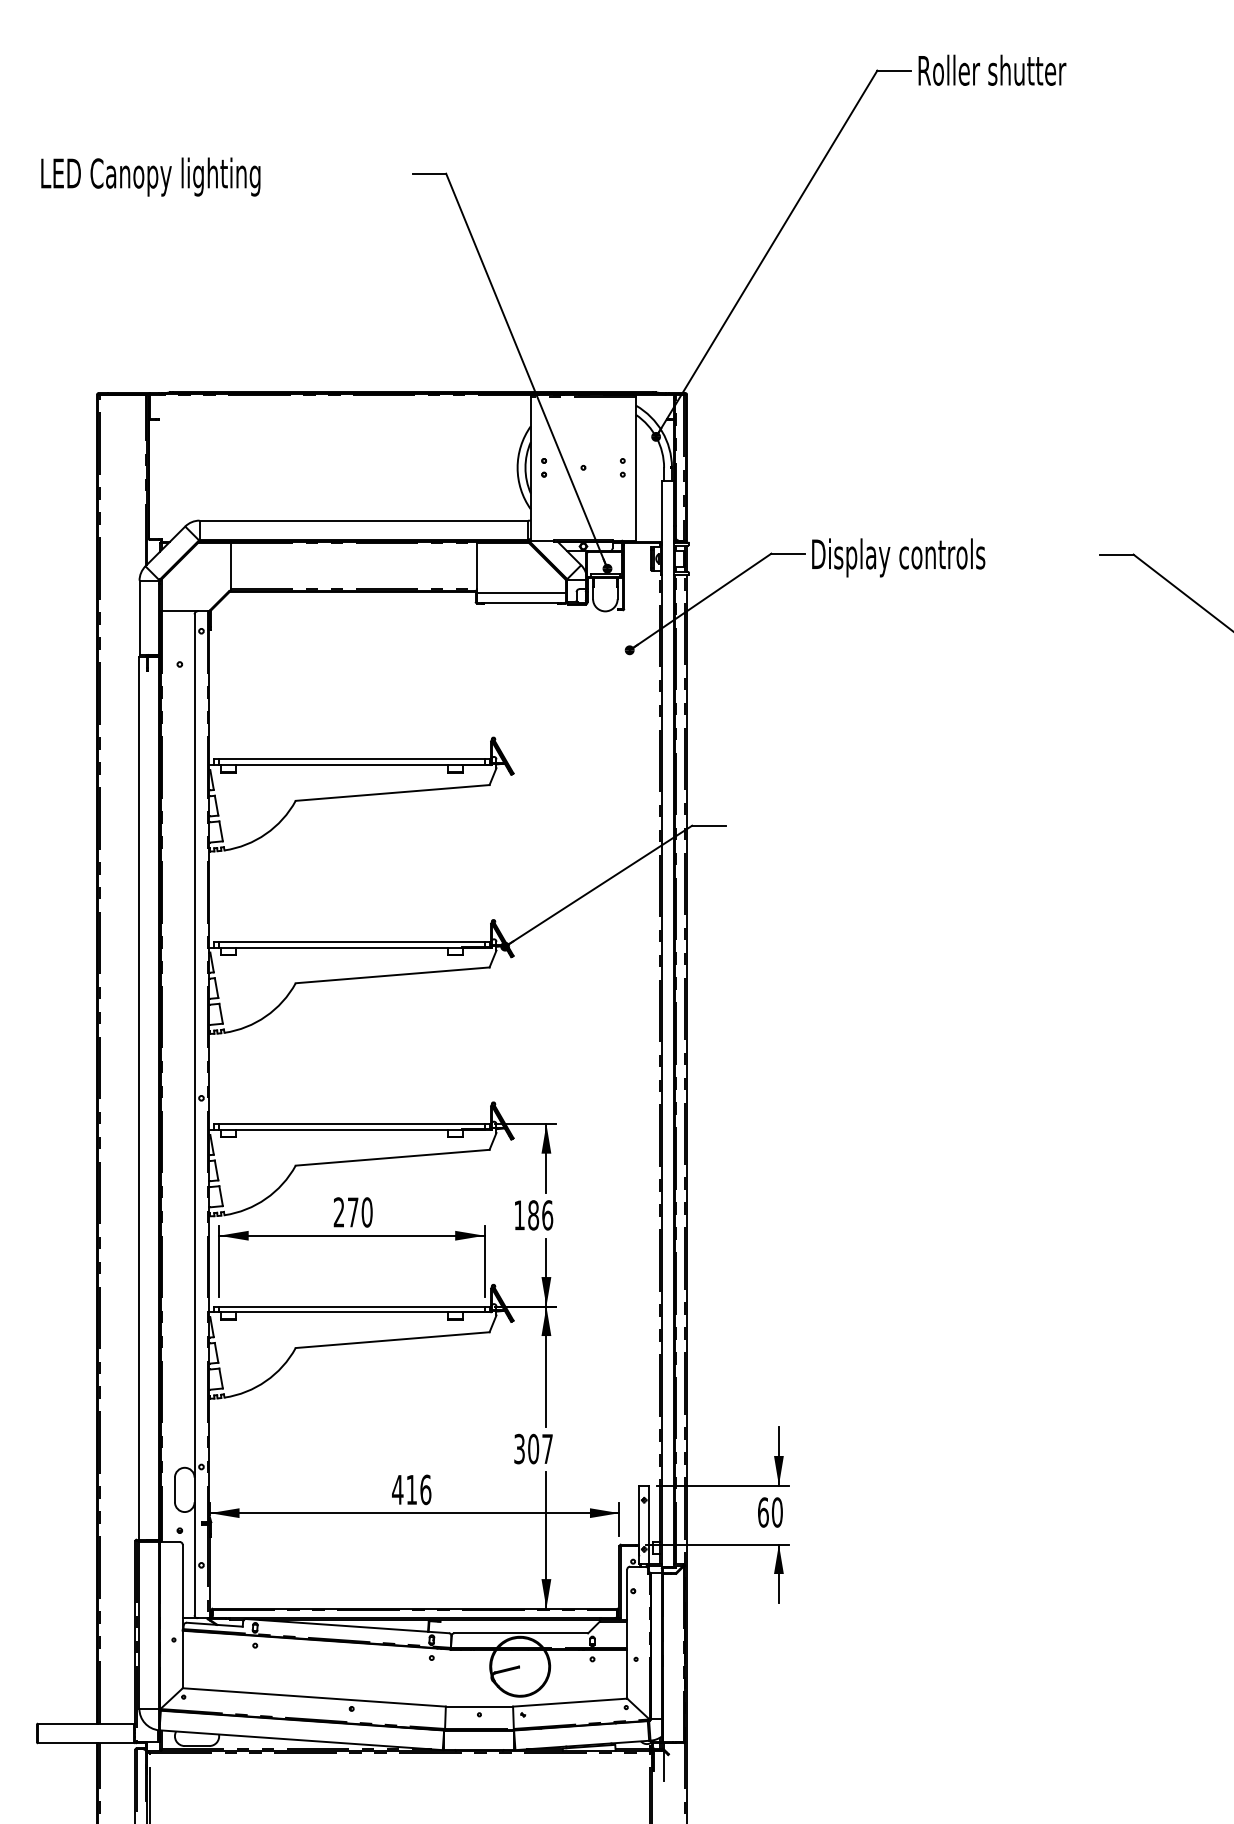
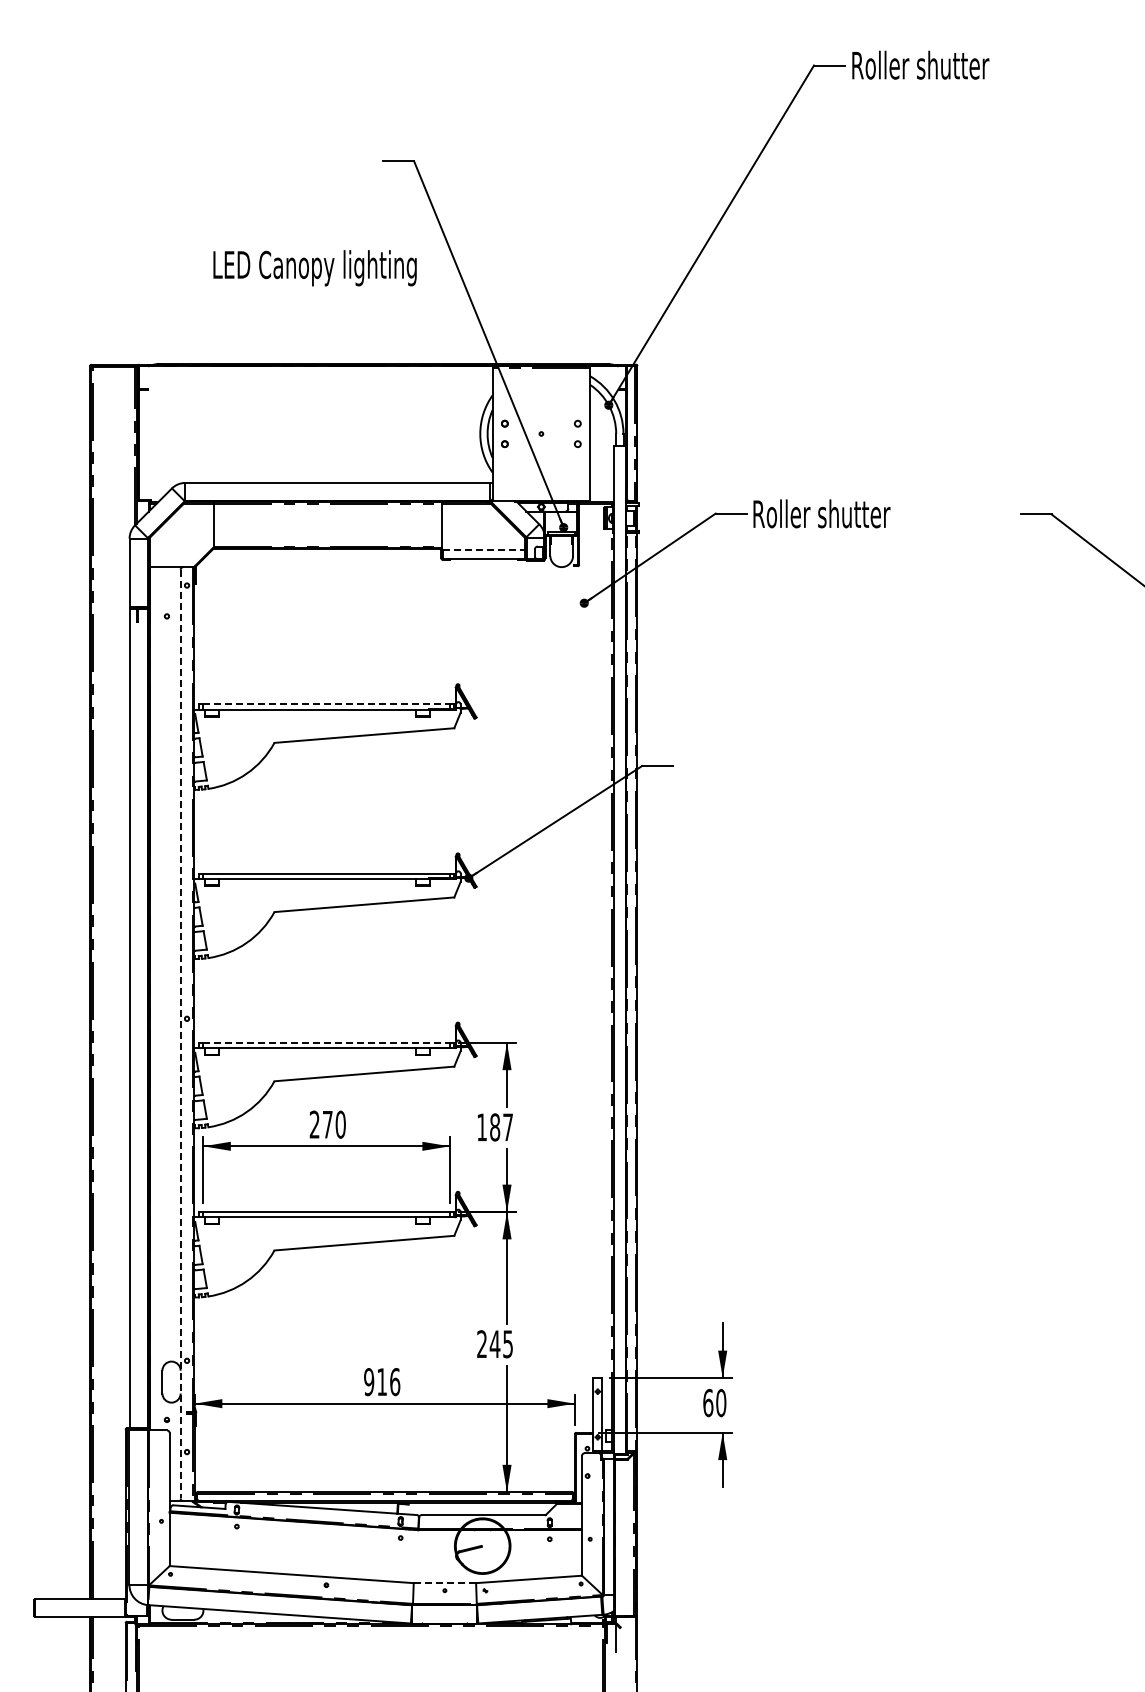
text: (150, 177) -> (314, 268), moved
part: (543, 467) -> (504, 433), size x1.6
part: (622, 467) -> (577, 433), size x1.6
text: (899, 557) -> (834, 517), Display controls -> Roller shutter
line: (522, 592) -> (484, 549), solid -> dashed
line: (352, 759) -> (327, 704), solid -> dashed
line: (194, 1115) -> (180, 1034), solid -> dashed
line: (352, 1123) -> (327, 1042), solid -> dashed
text: (548, 1215) -> (508, 1127), 186 -> 187
text: (532, 1449) -> (494, 1344), 307 -> 245
text: (397, 1490) -> (368, 1382), 416 -> 916
line: (480, 1707) -> (445, 1583), solid -> dashed

